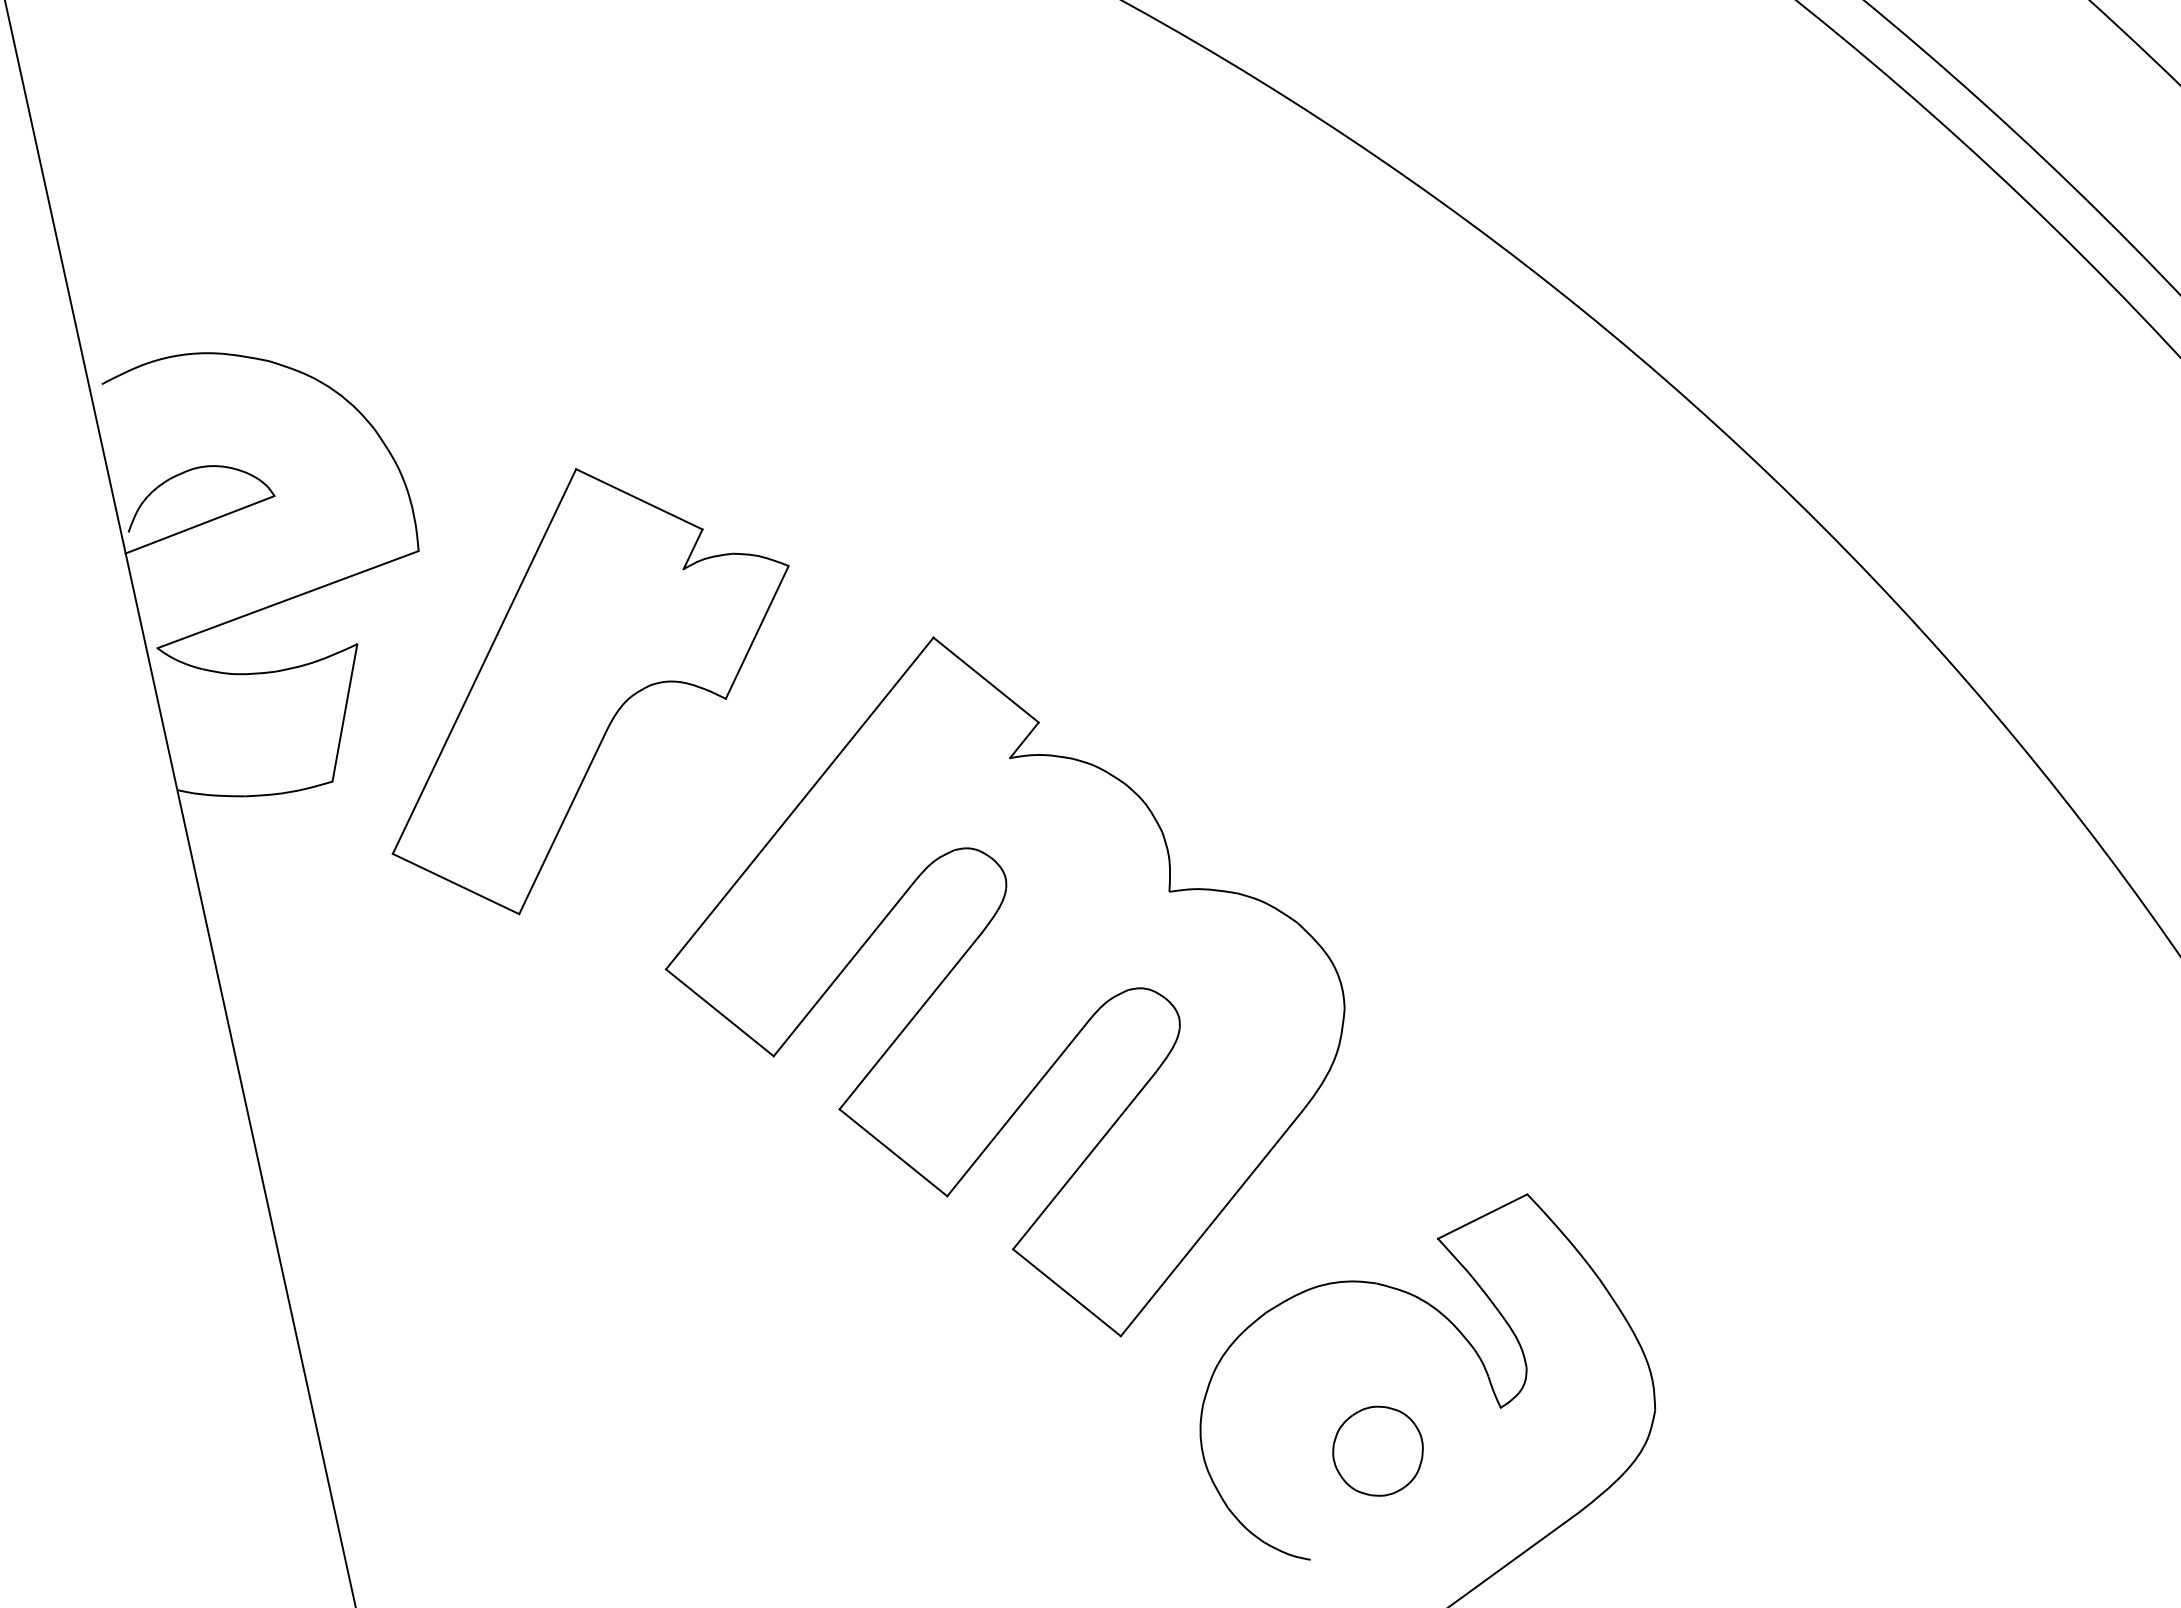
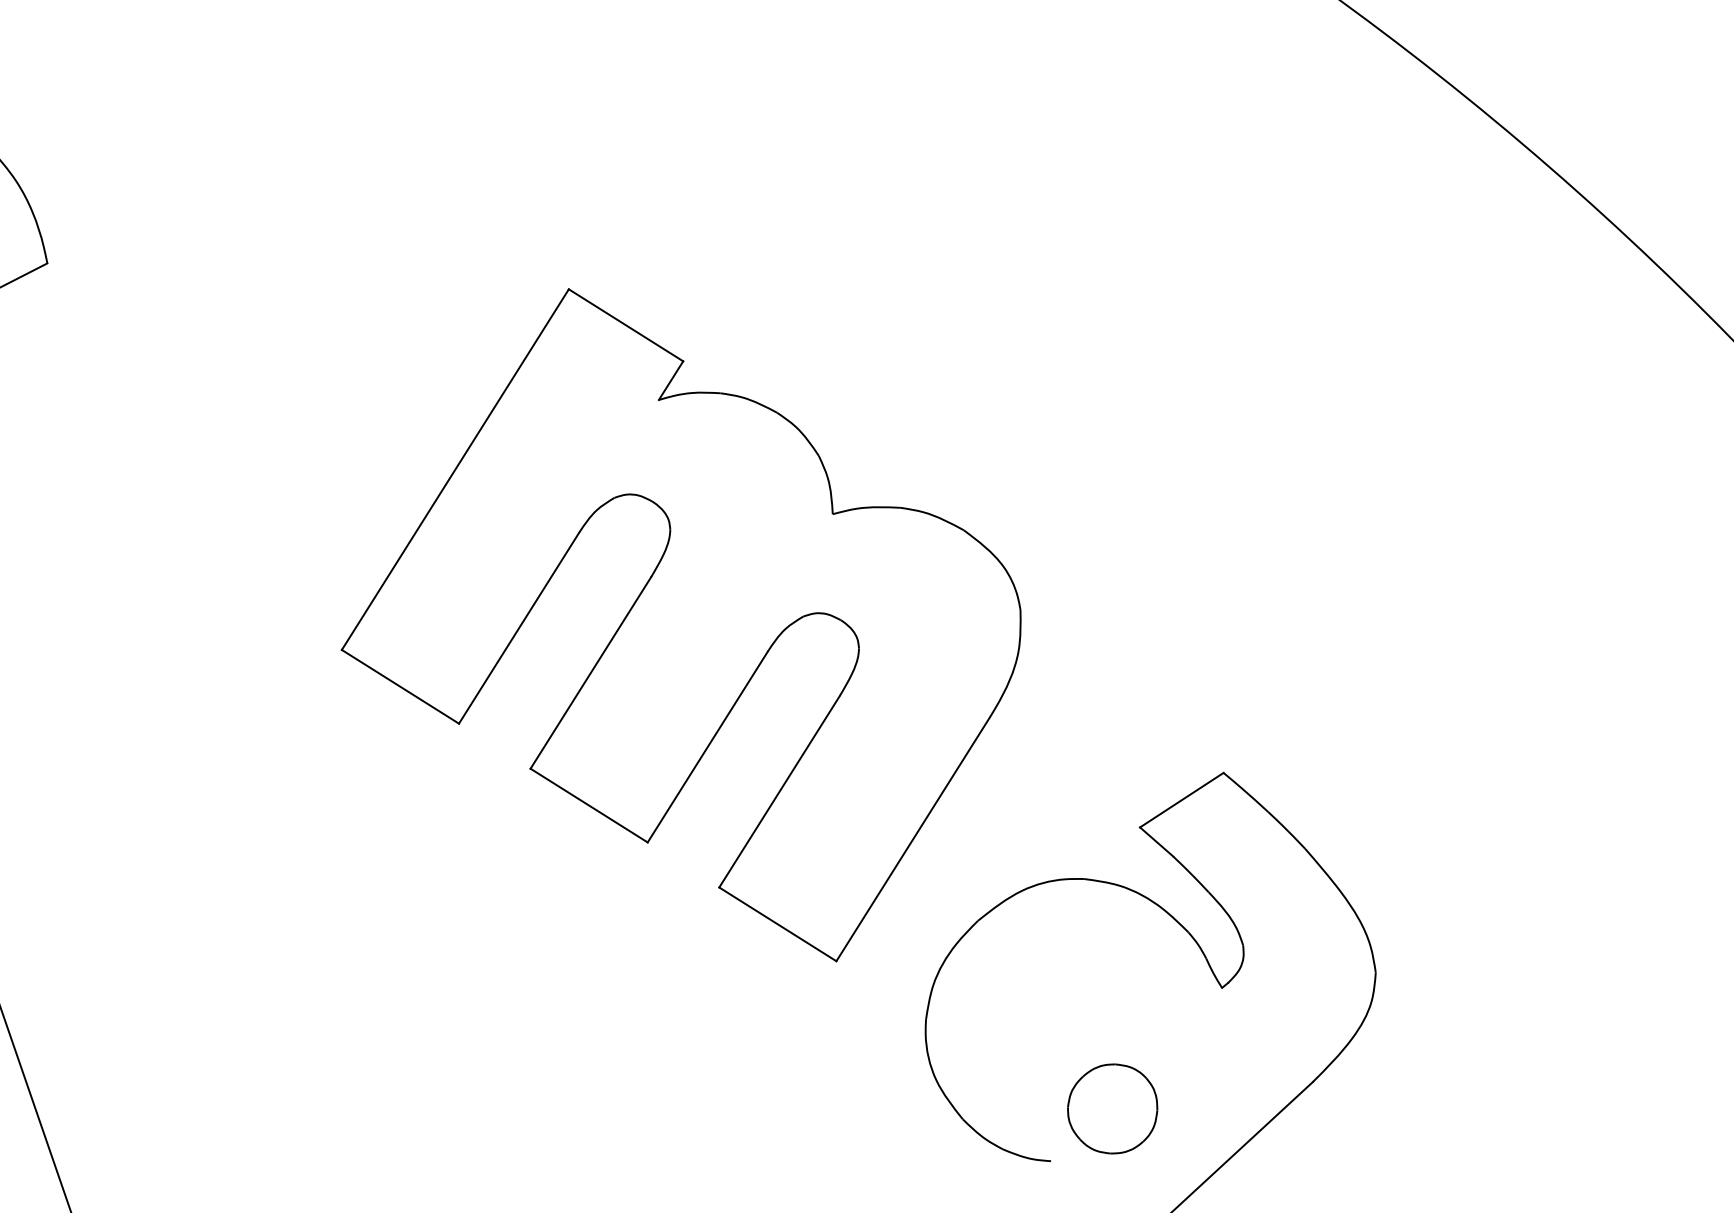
part: (590, 691) -> (234, 382), removed
part: (1377, 1450) -> (1112, 1108), moved

